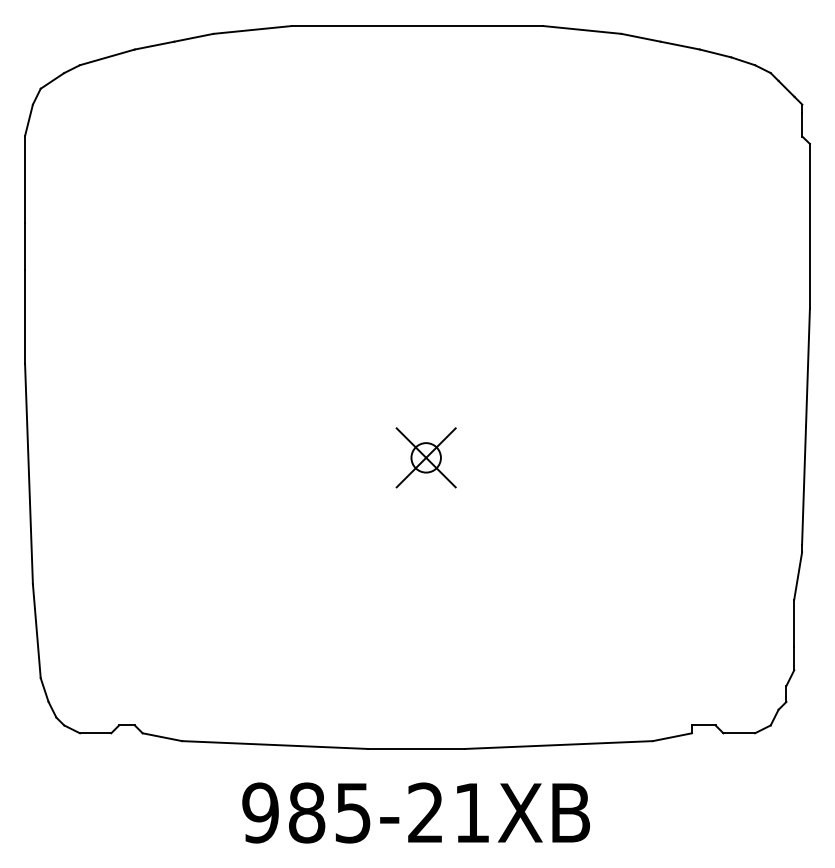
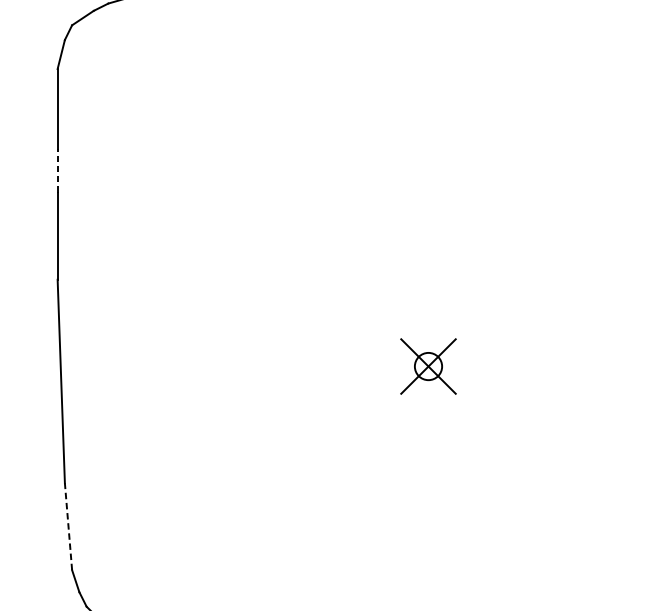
line: (25, 246) -> (58, 171), solid -> dashed
line: (36, 630) -> (68, 526), solid -> dashed

